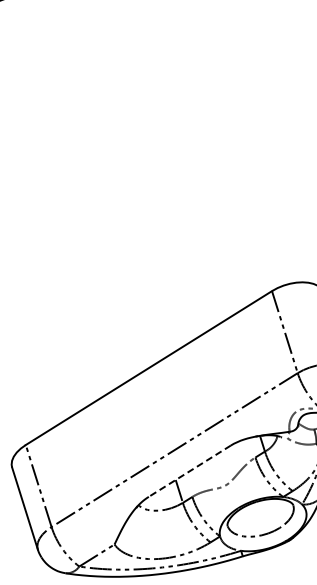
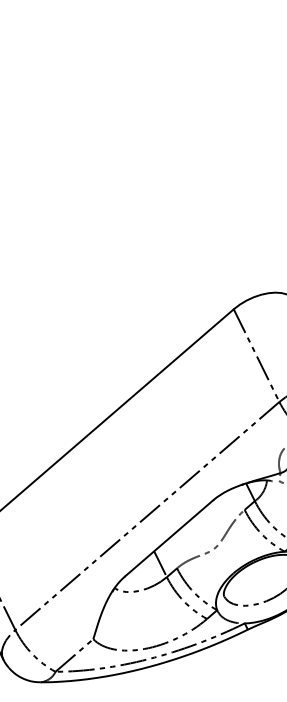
line: (189, 471) -> (168, 538), dashed -> solid

